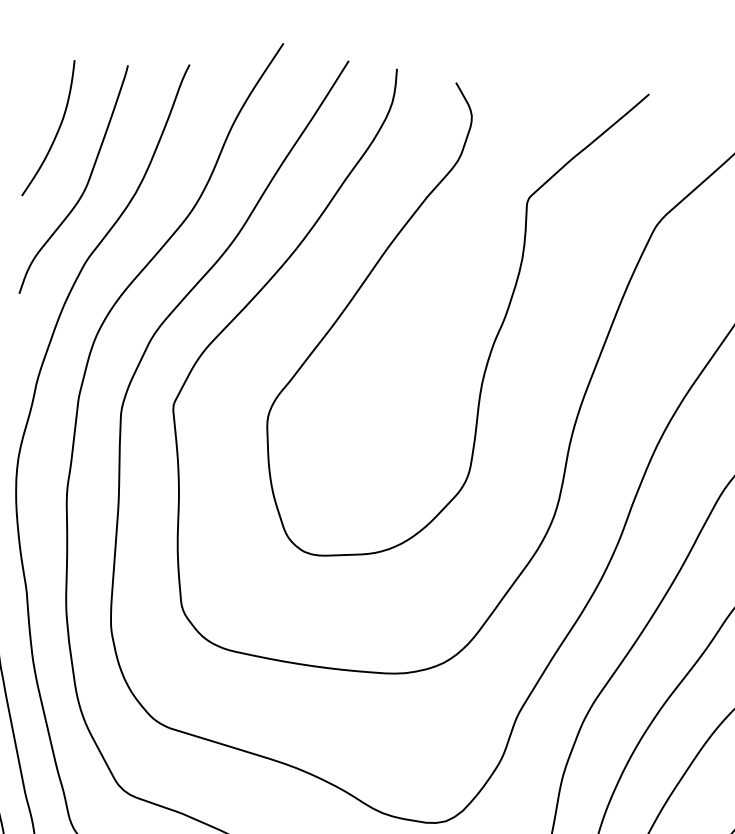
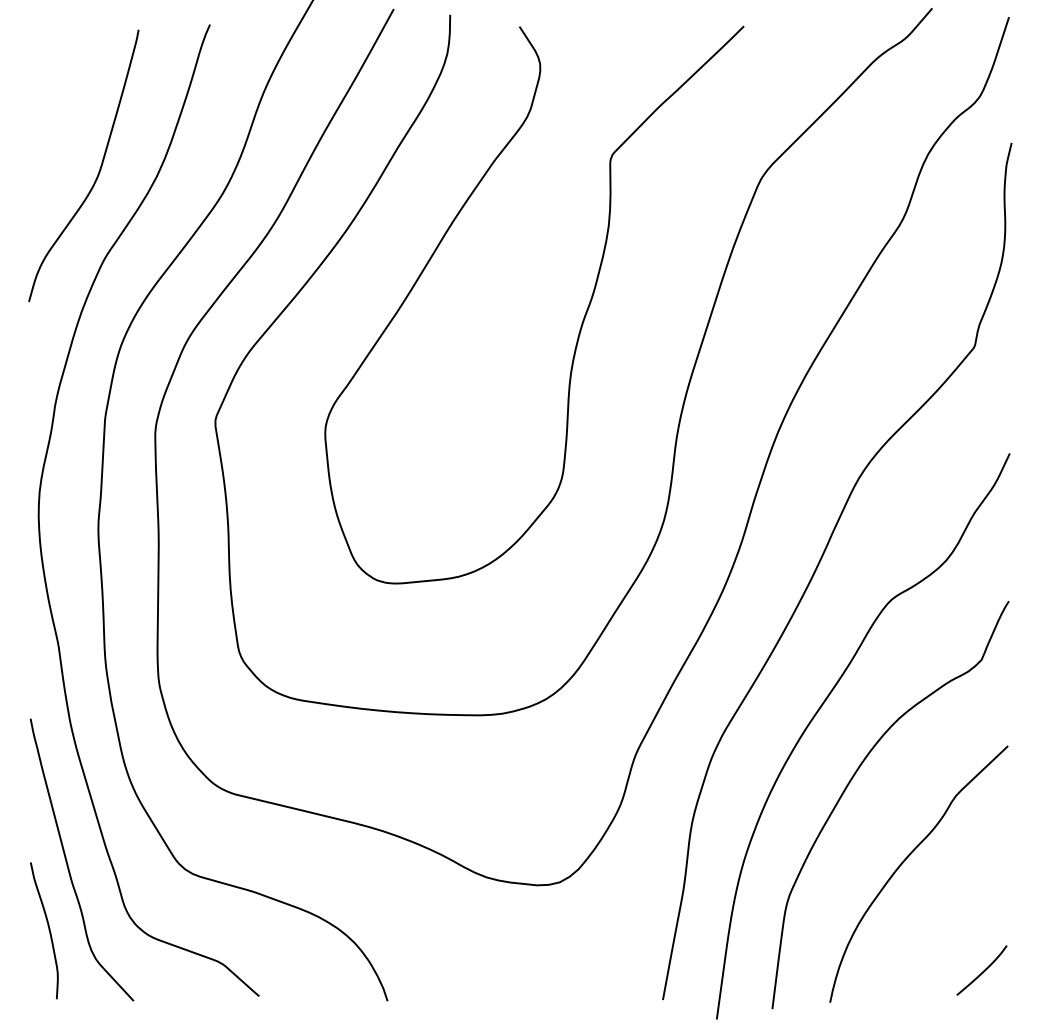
curve: (57, 130) -> (61, 110), removed

